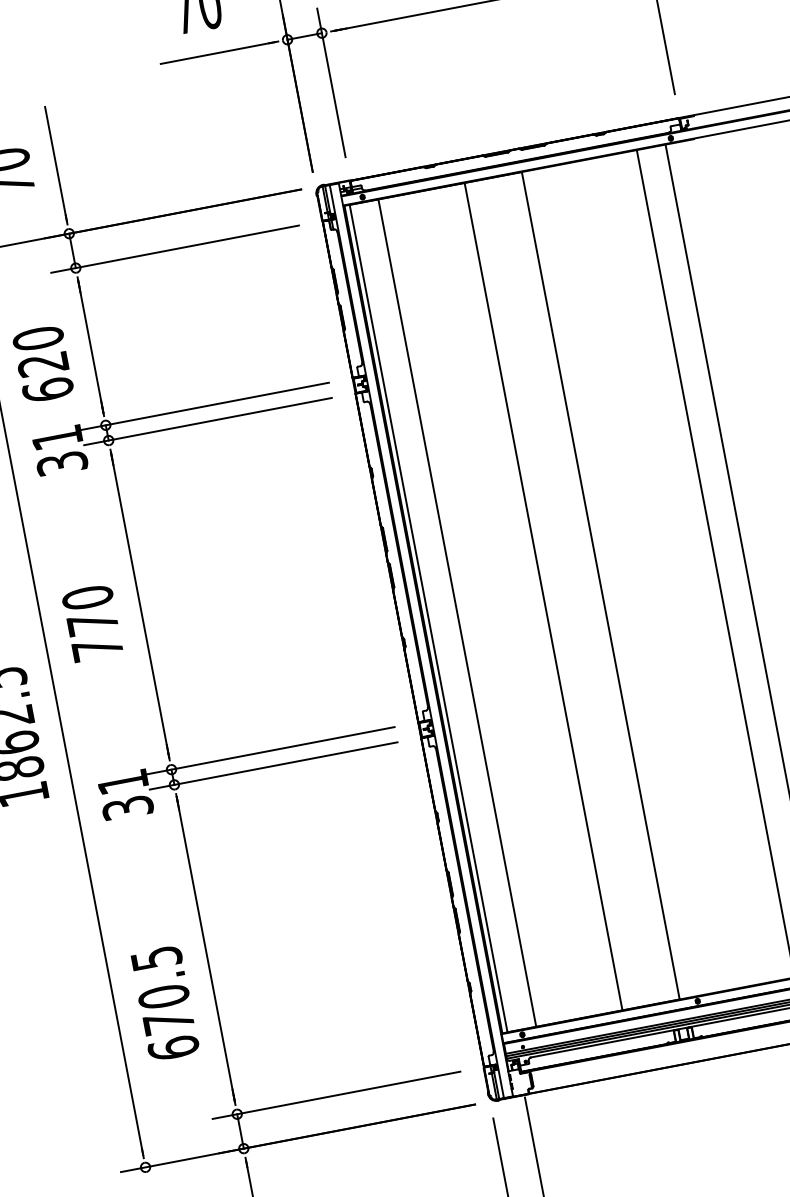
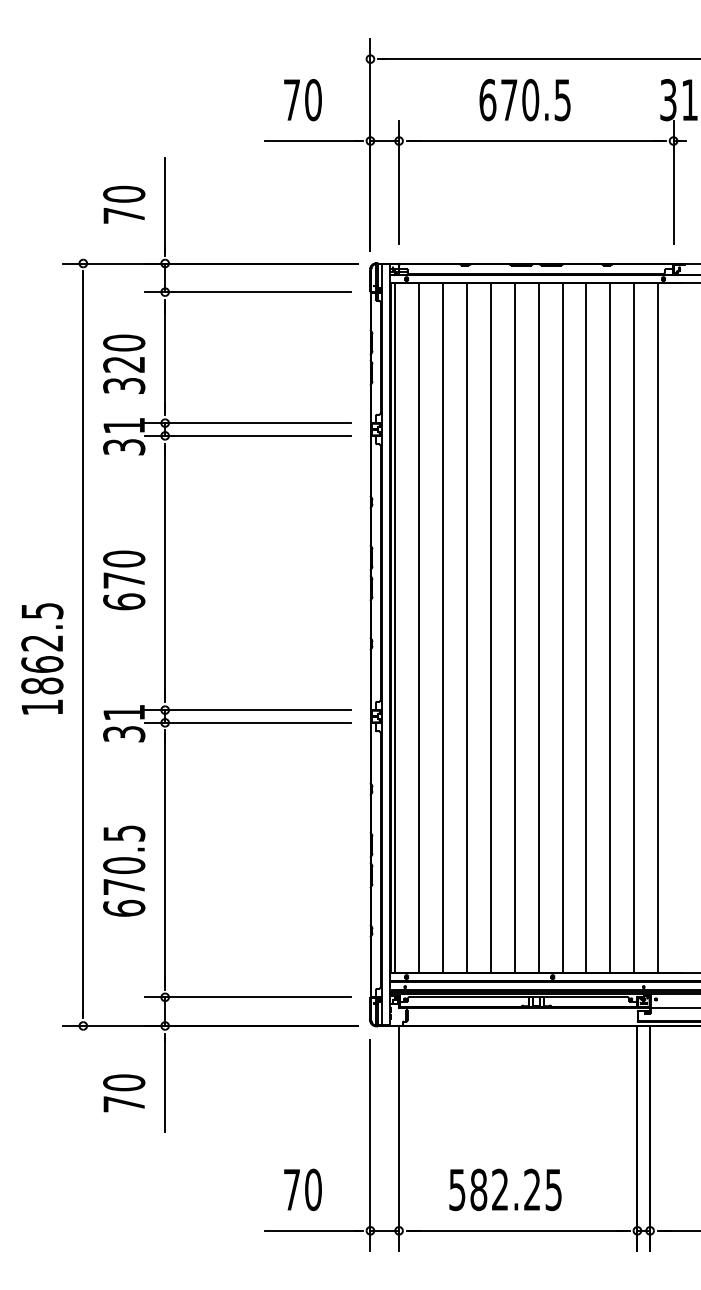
text: (48, 389) -> (124, 385), 620 -> 320
line: (686, 568) -> (610, 627), added
line: (658, 574) -> (586, 627), added
line: (629, 579) -> (562, 627), added
line: (571, 590) -> (514, 627), added
line: (514, 601) -> (466, 627), added
line: (485, 607) -> (442, 627), added
text: (97, 648) -> (124, 601), 770 -> 670
text: (165, 1002) -> (124, 870), moved

